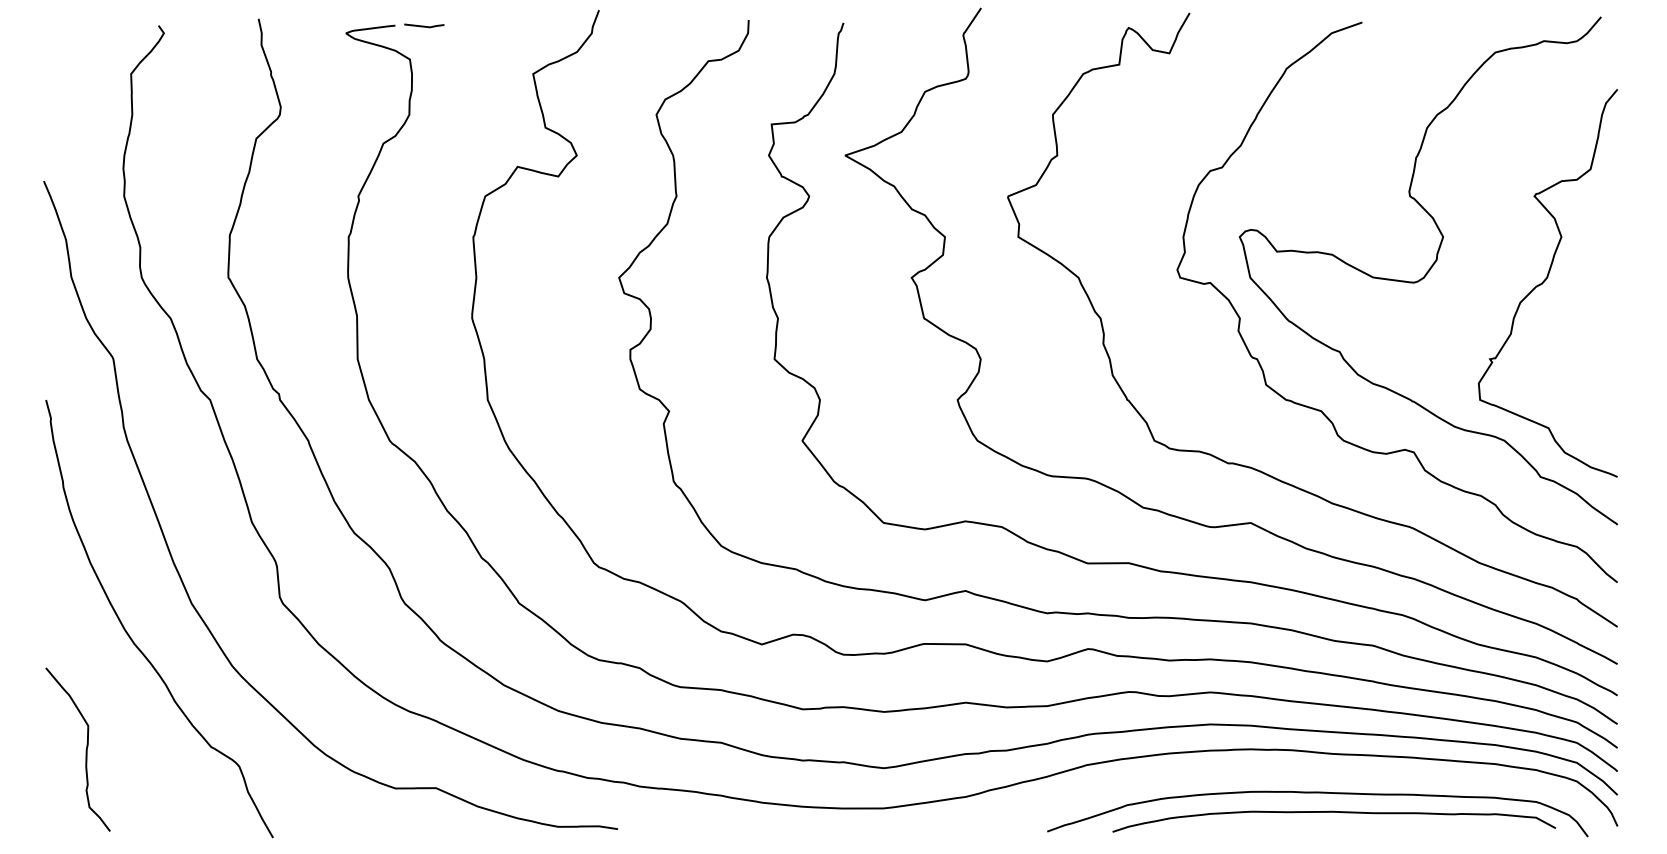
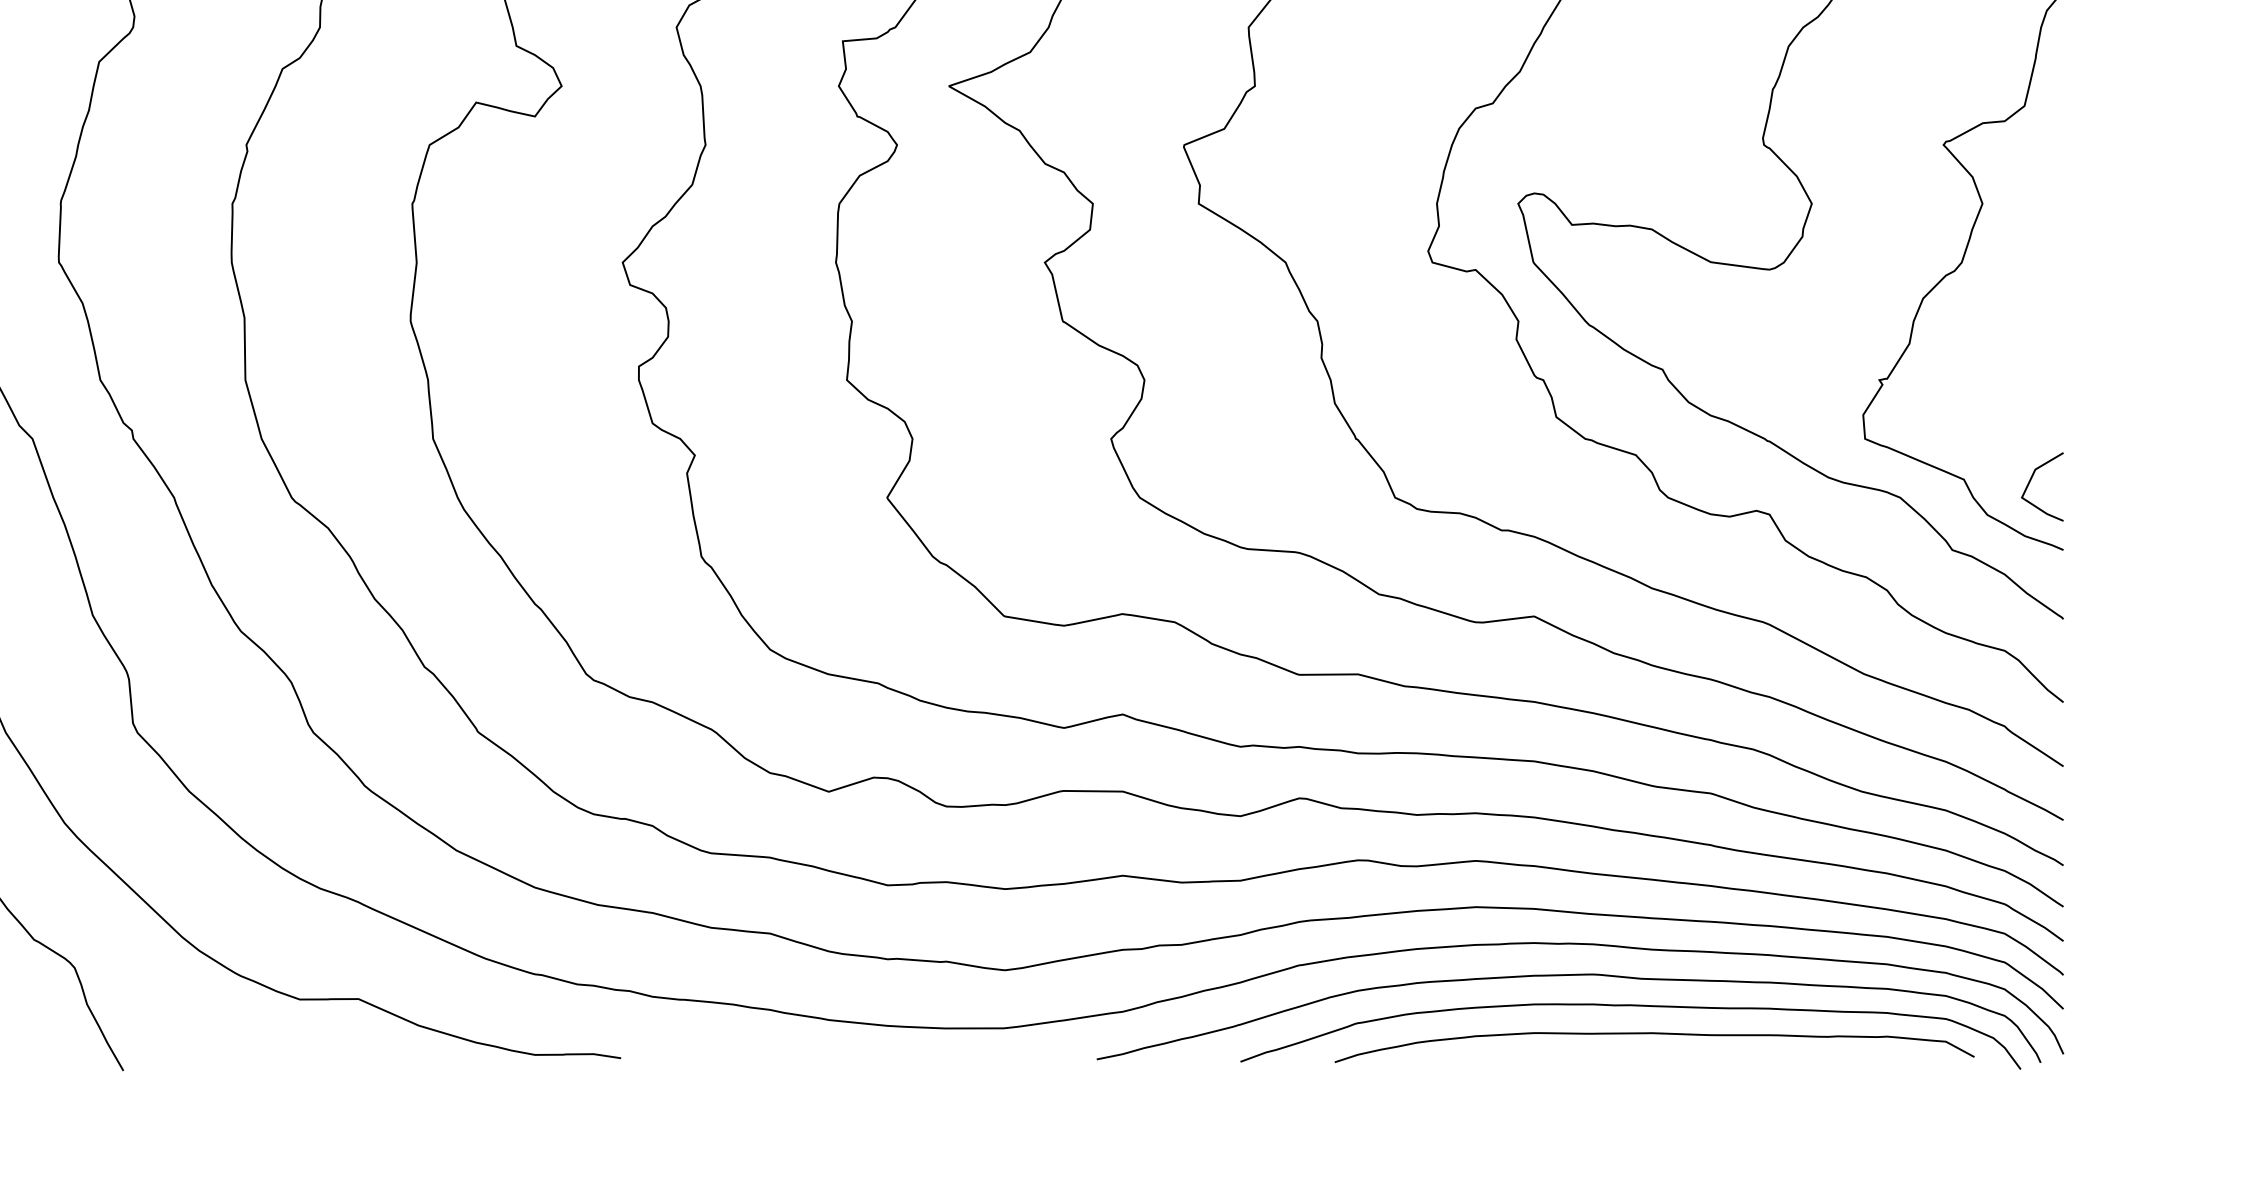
line: (1595, 429) -> (2031, 481), added
curve: (1274, 772) -> (1568, 976), added

